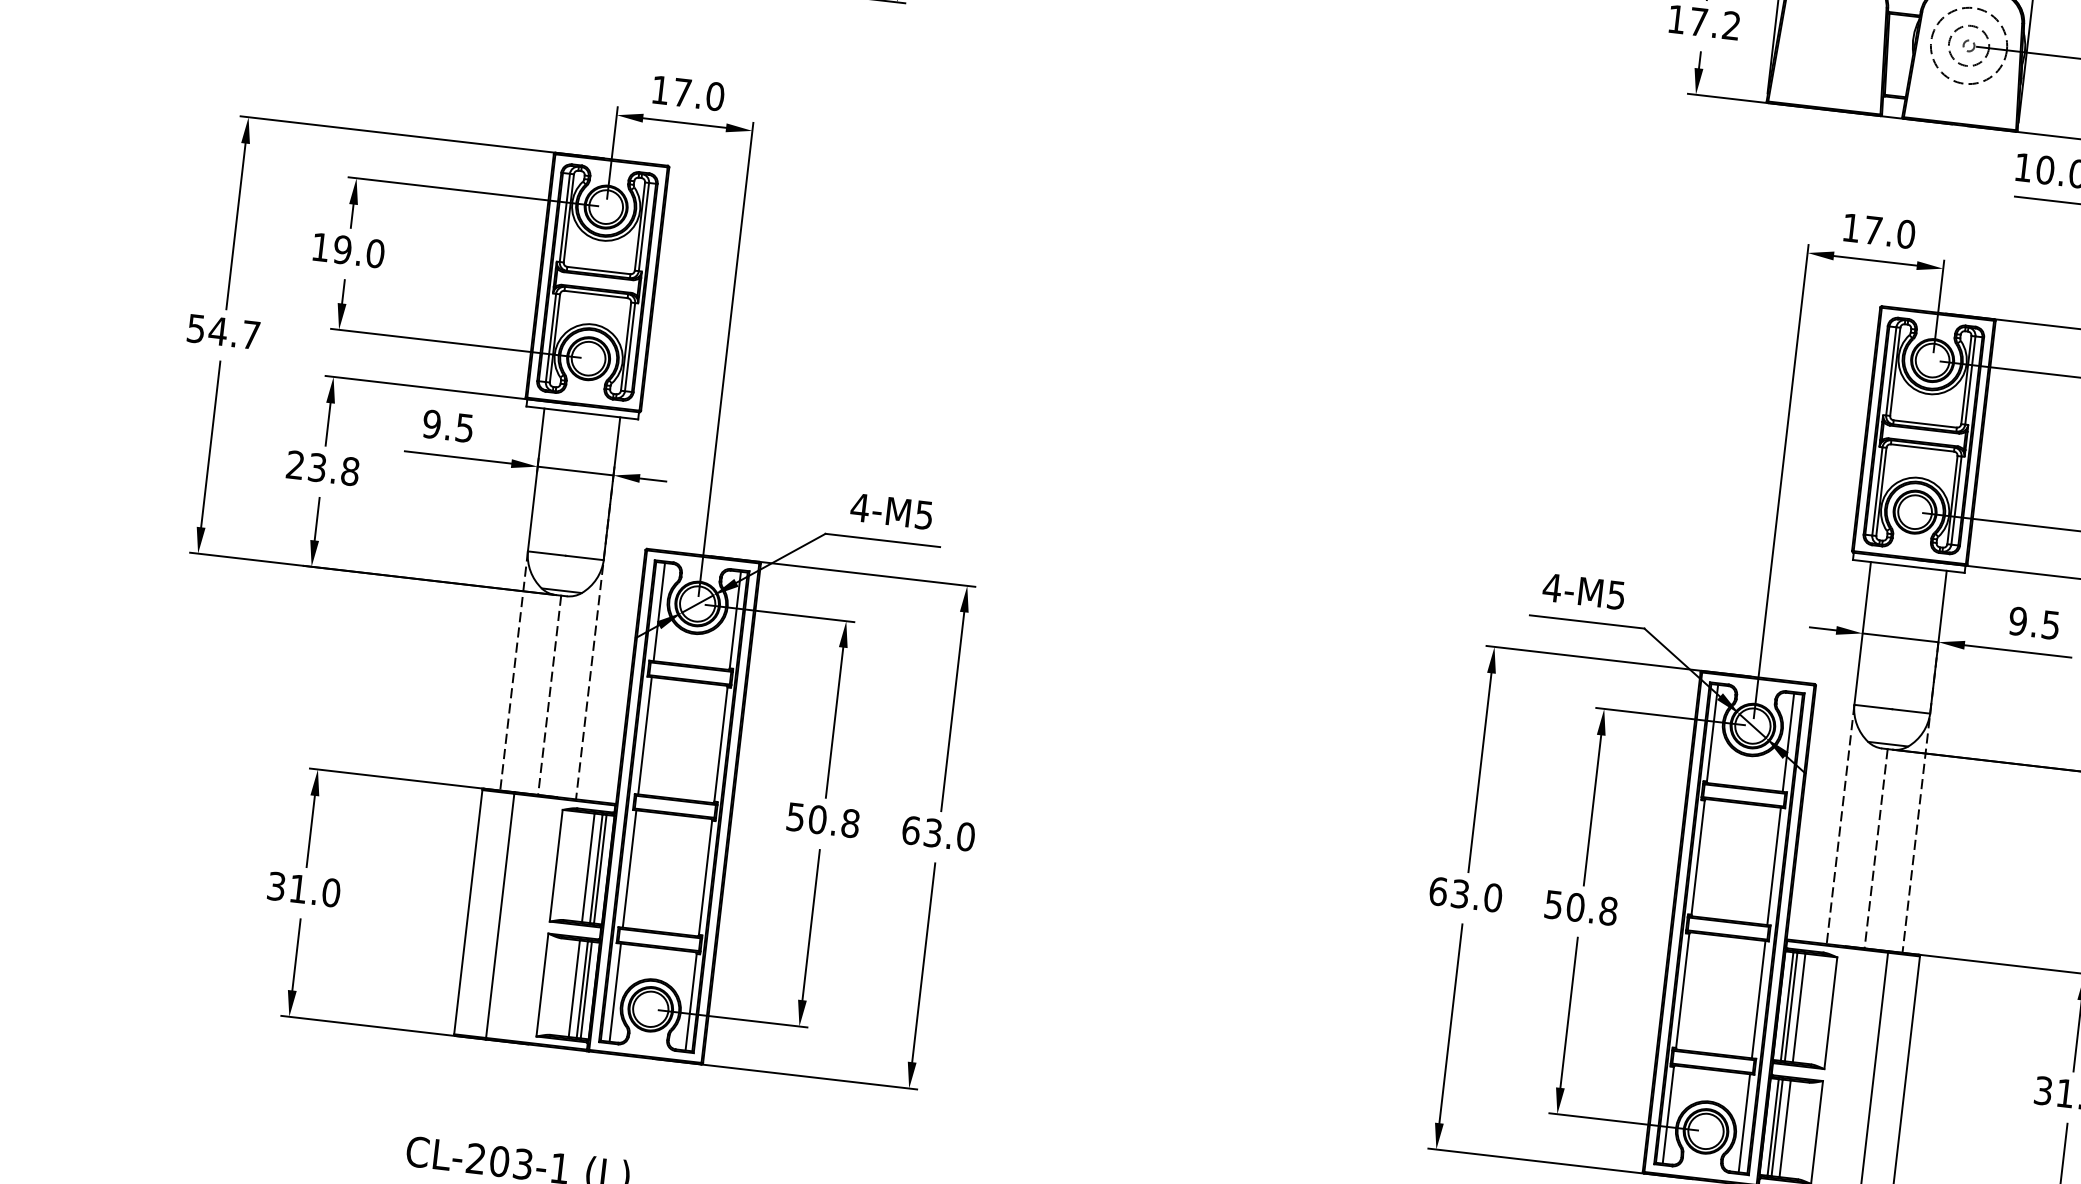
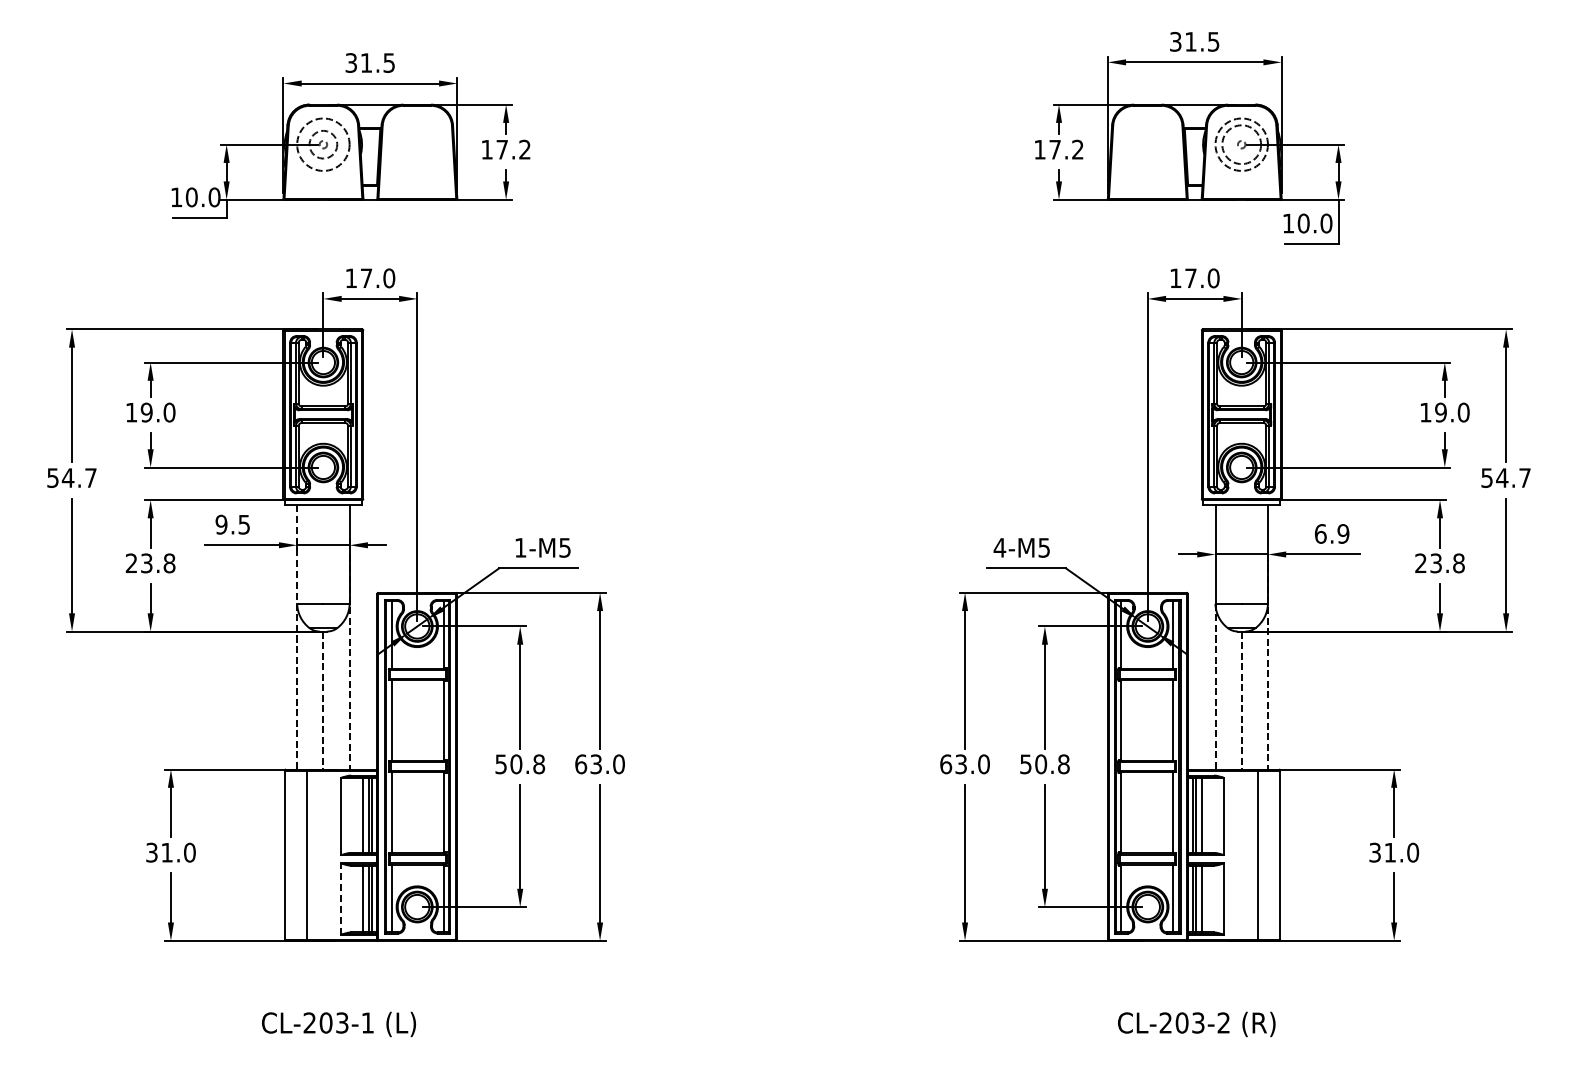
circle: (1968, 45) -> (1241, 144), size x1.4
line: (536, 481) -> (297, 555), solid -> dashed
text: (859, 507) -> (520, 547), 4-M5 -> 1-M5
text: (2033, 622) -> (1331, 533), 9.5 -> 6.9
line: (542, 985) -> (341, 899), solid -> dashed

